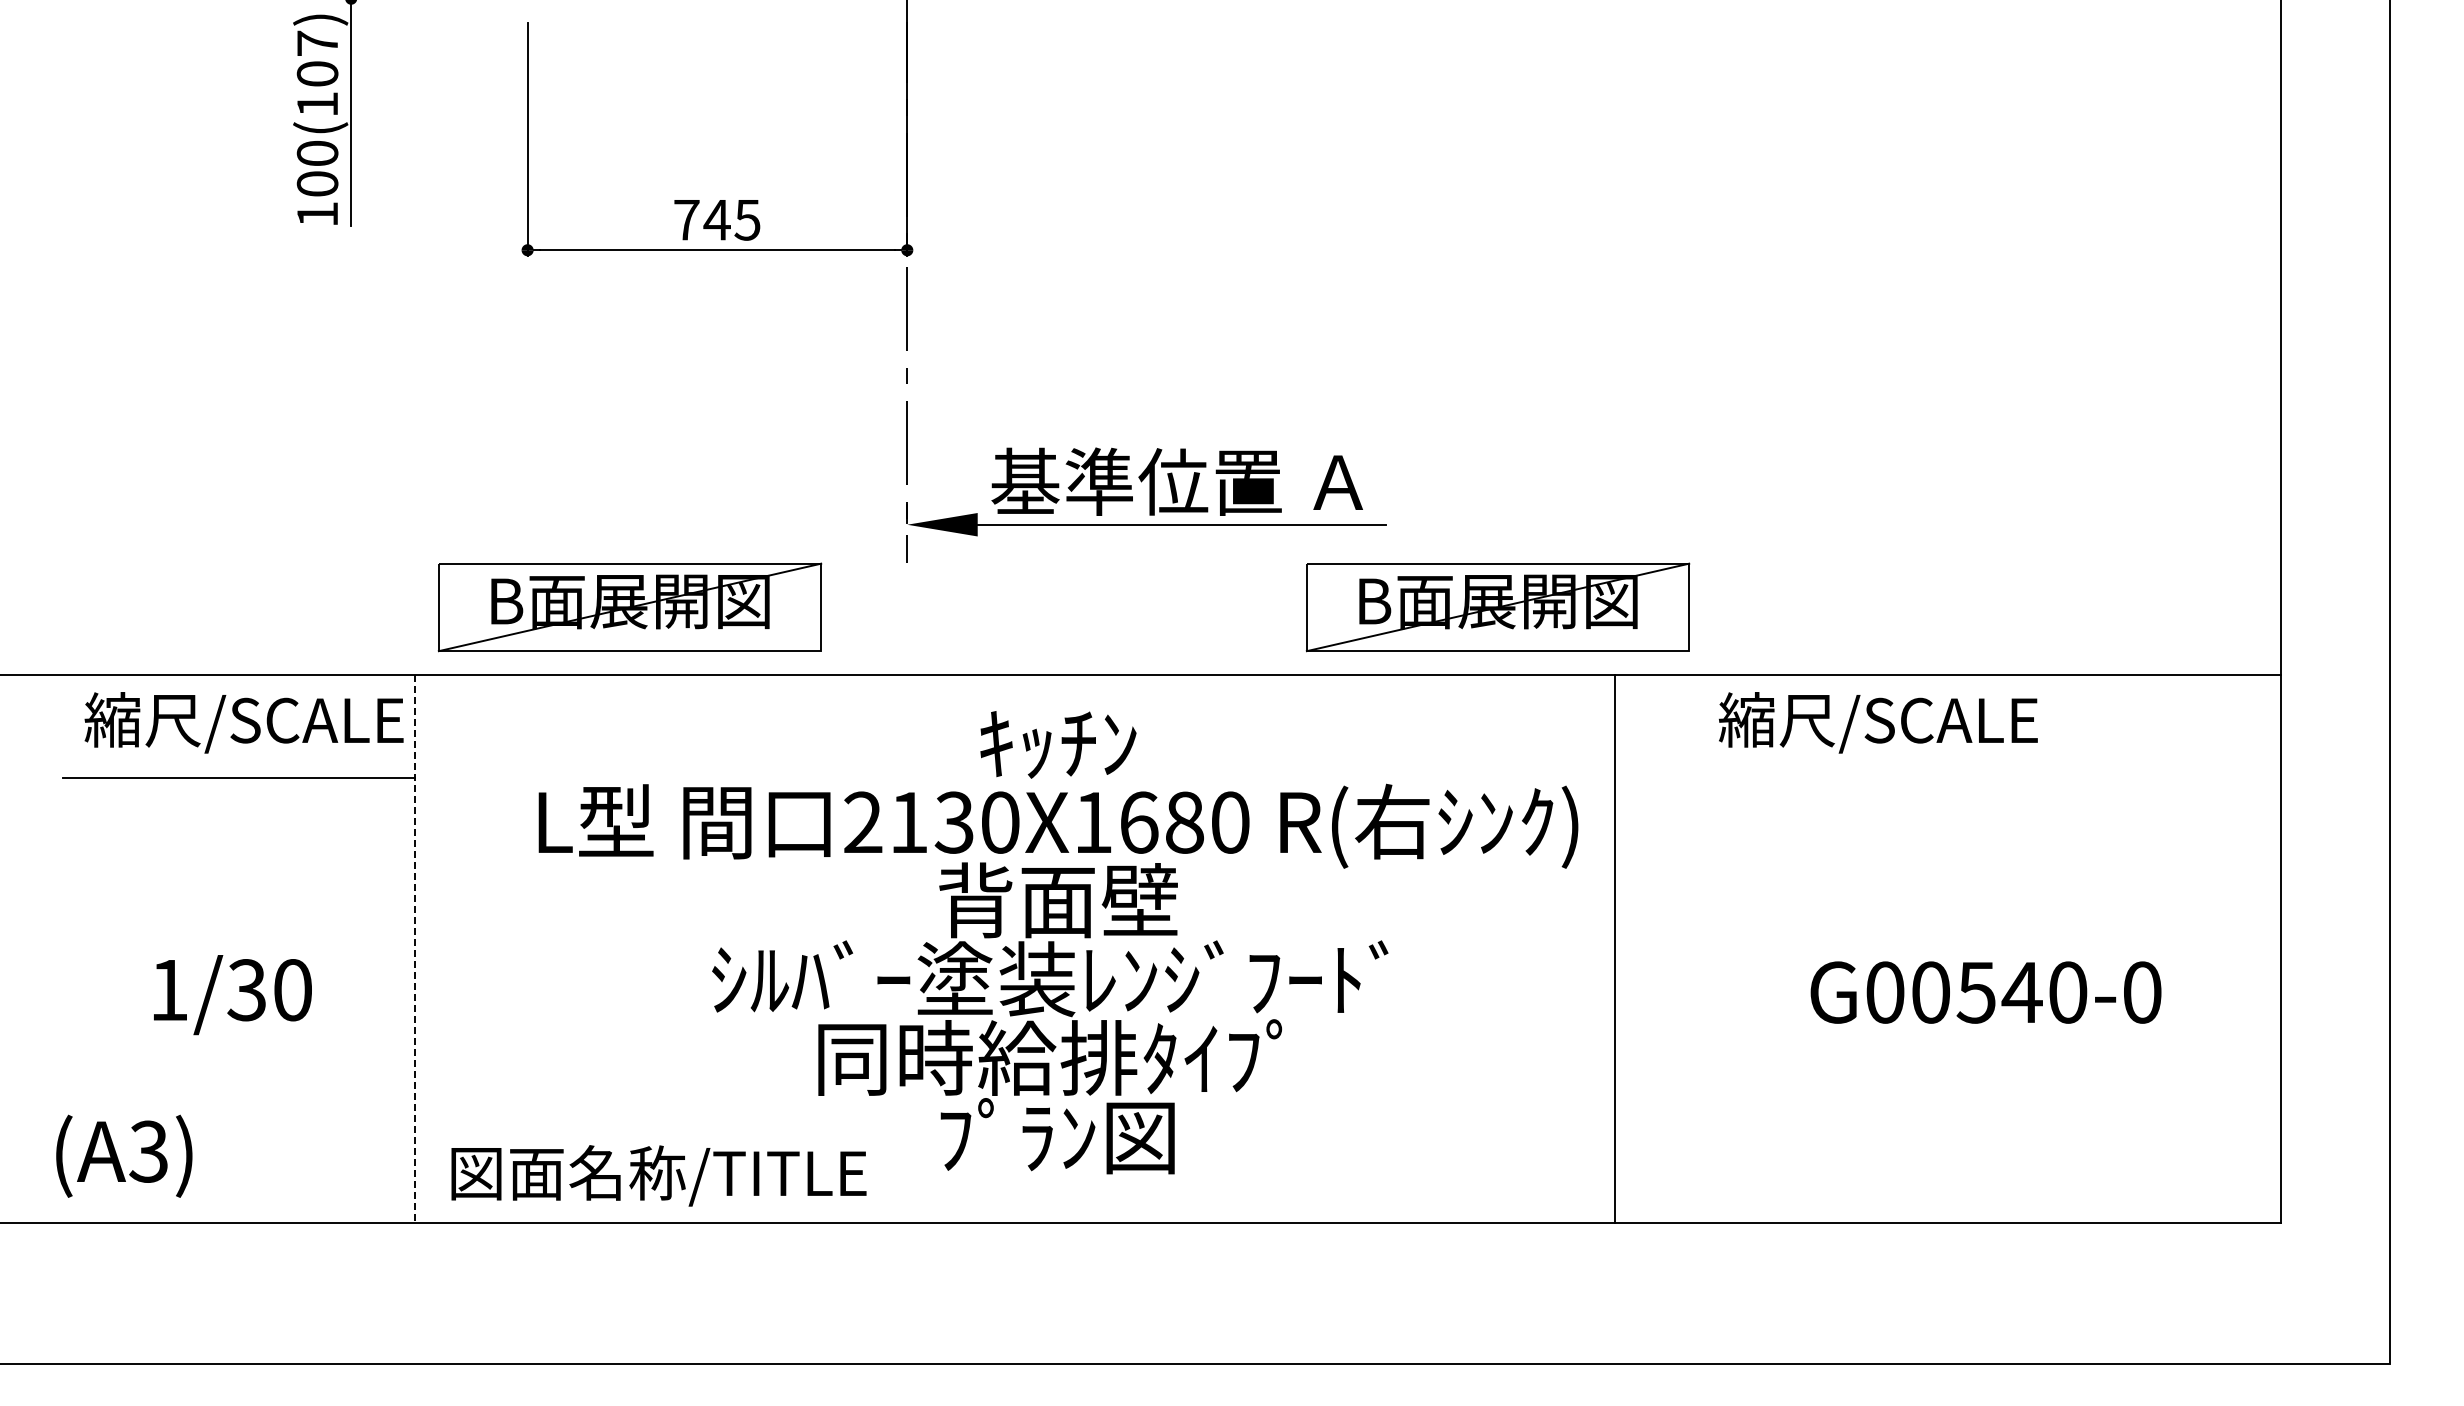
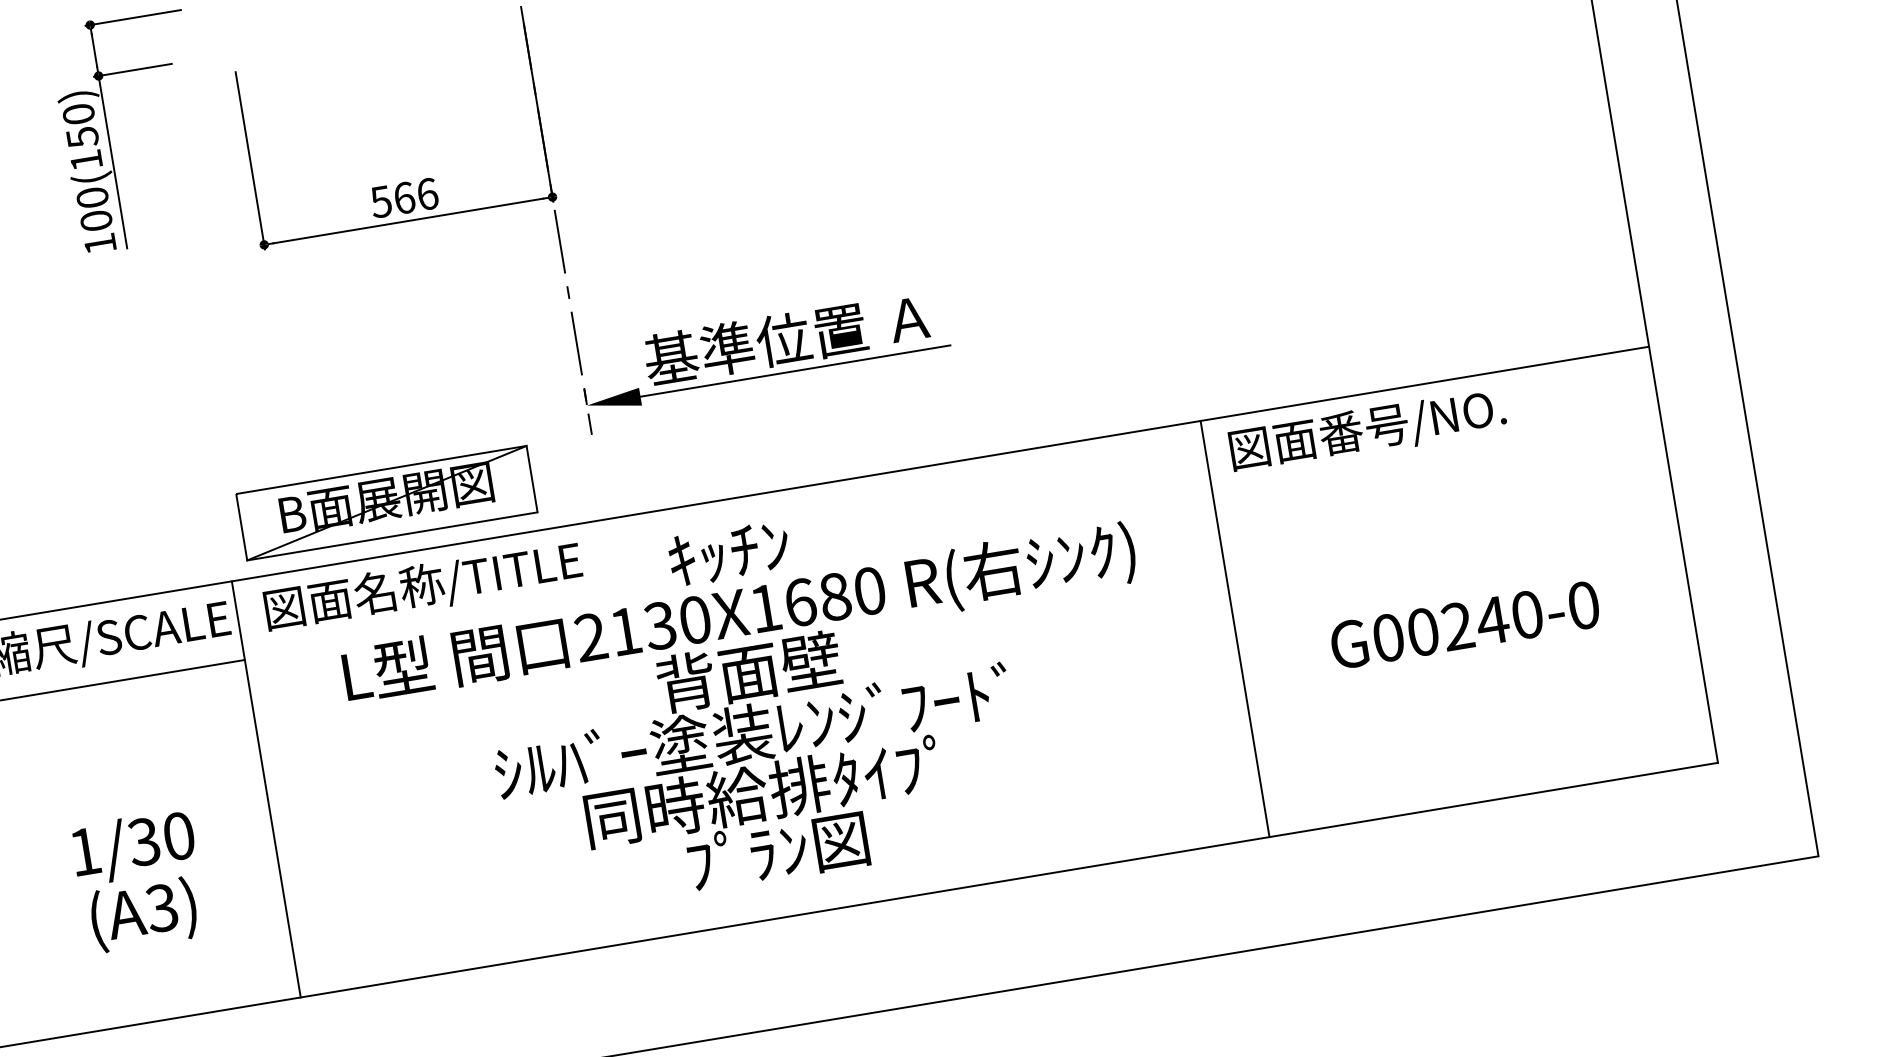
text: (317, 58) -> (80, 125), 100(107) -> 100(150)
text: (716, 219) -> (403, 197), 745 -> 566
part: (1497, 607) -> (1045, 394), removed
text: (1900, 722) -> (1366, 430), 縮尺/SCALE -> 図面番号/NO.
line: (414, 948) -> (266, 789), dashed -> solid
line: (1615, 948) -> (1235, 628), moved
text: (1975, 992) -> (1457, 626), G00540-0 -> G00240-0
text: (124, 1155) -> (144, 914), moved
text: (658, 1175) -> (423, 587), moved

